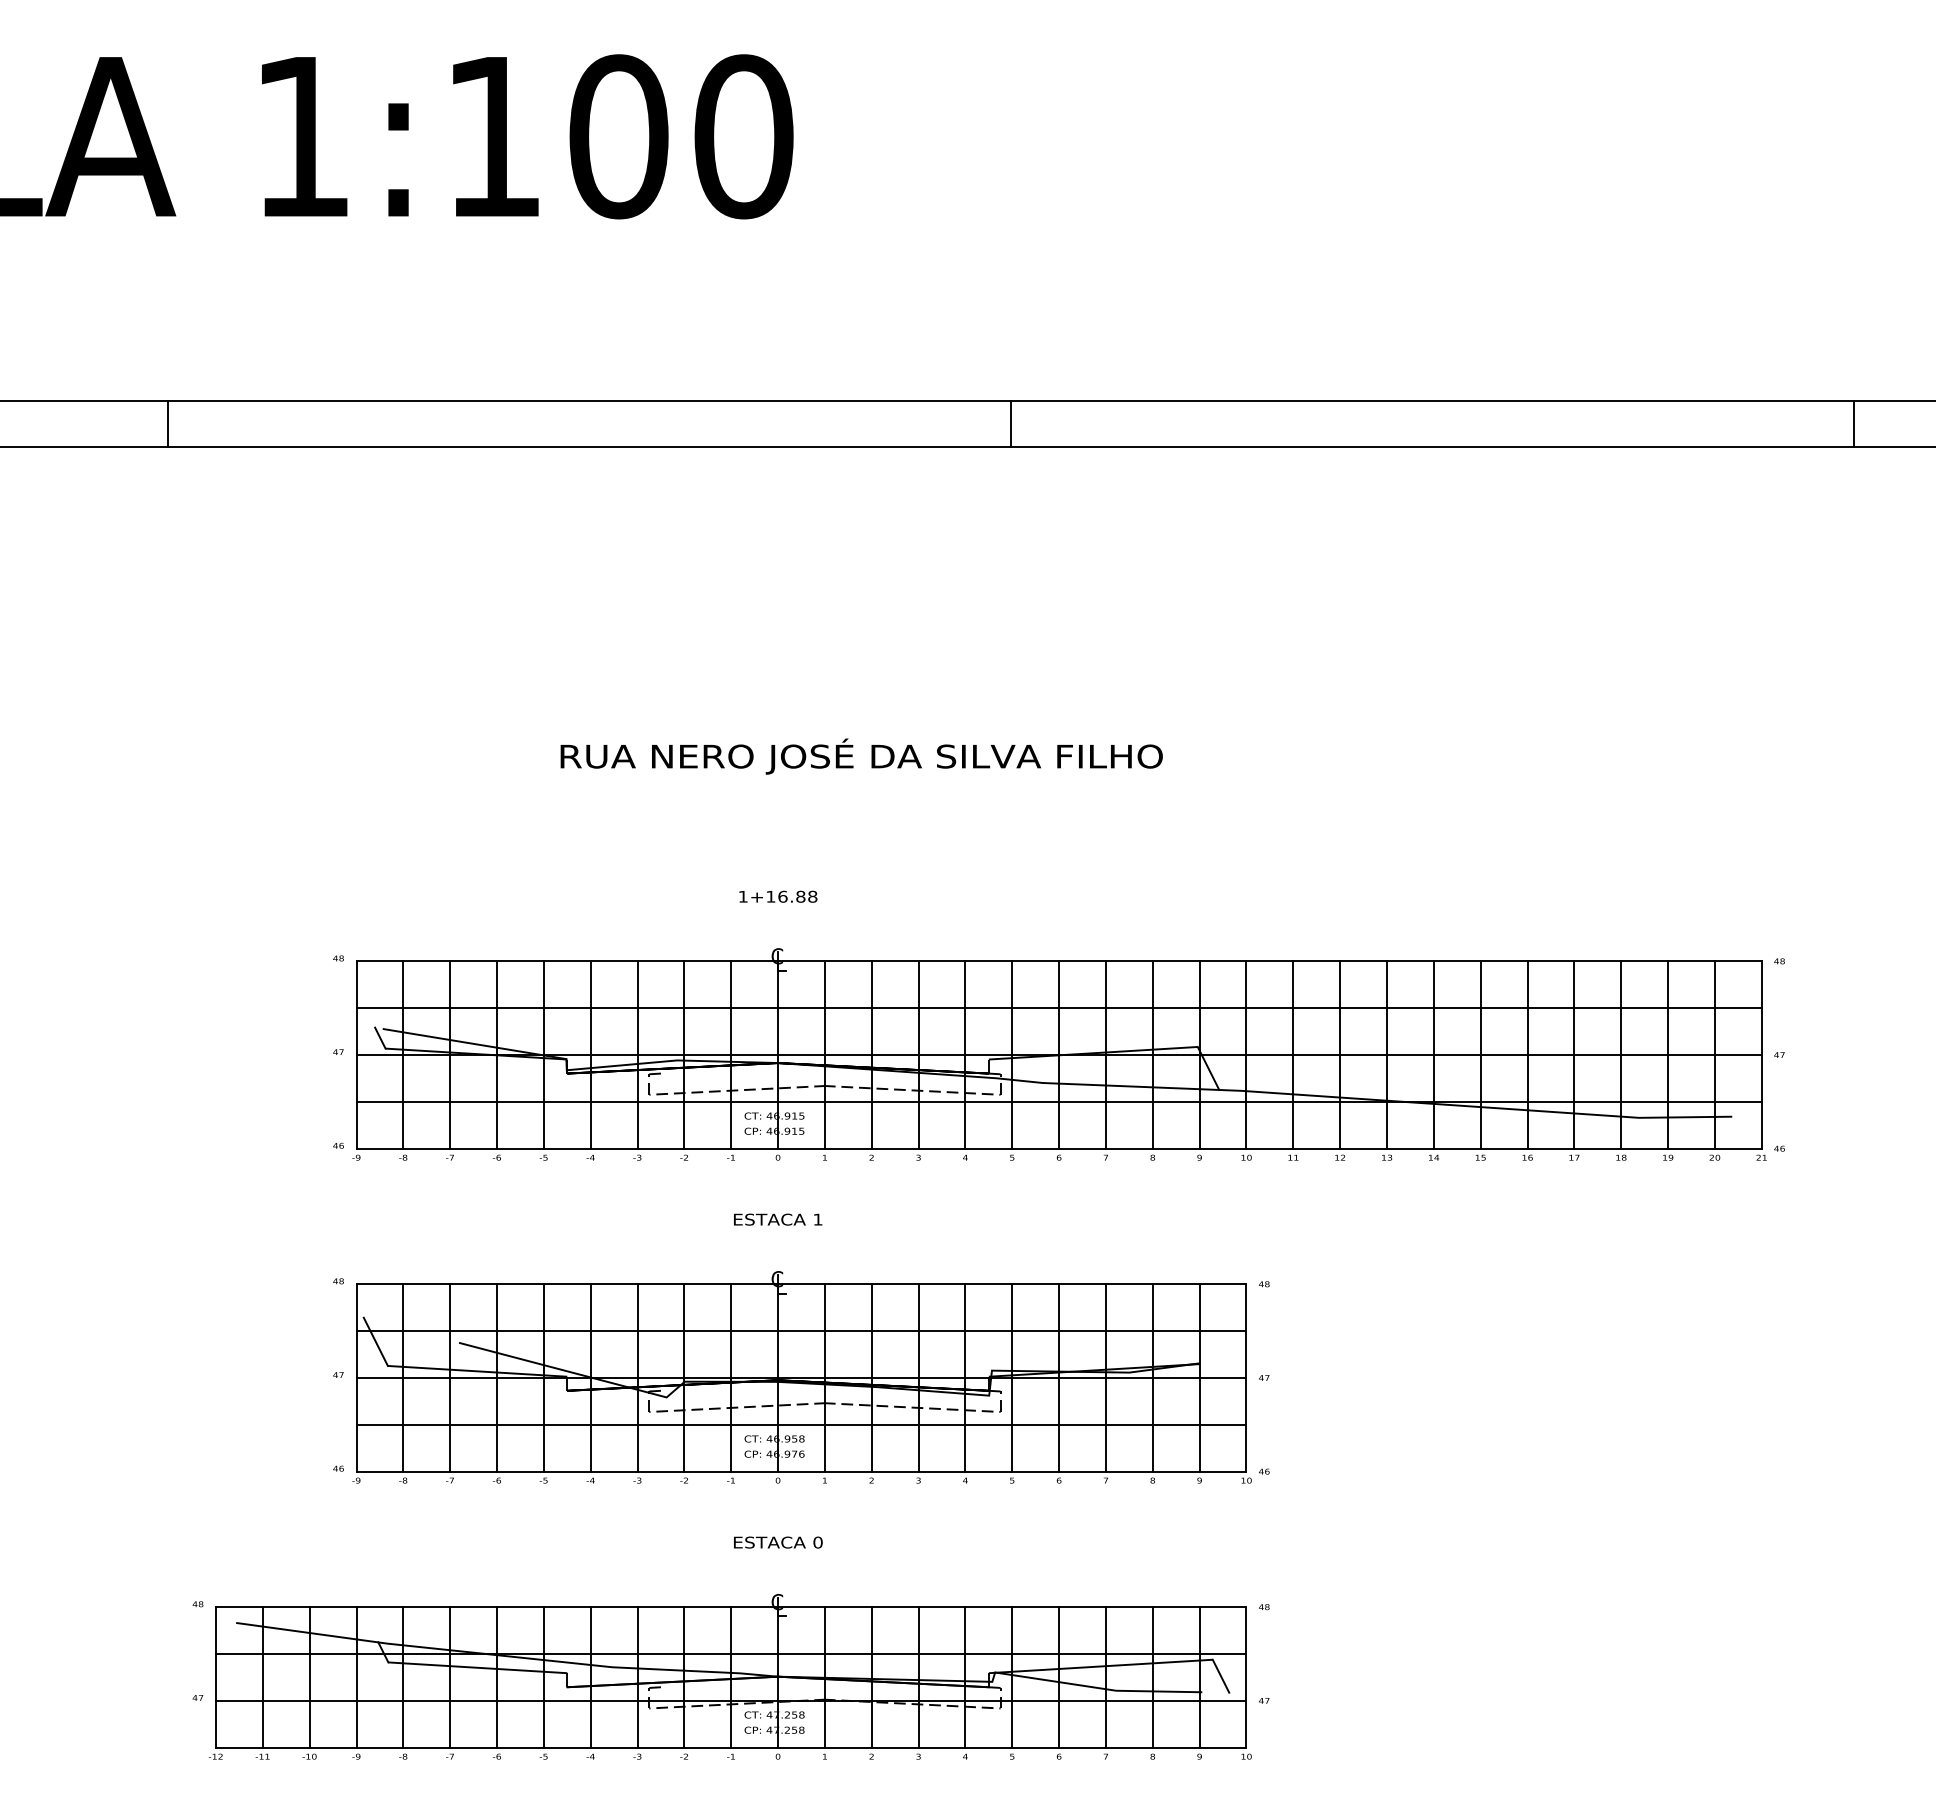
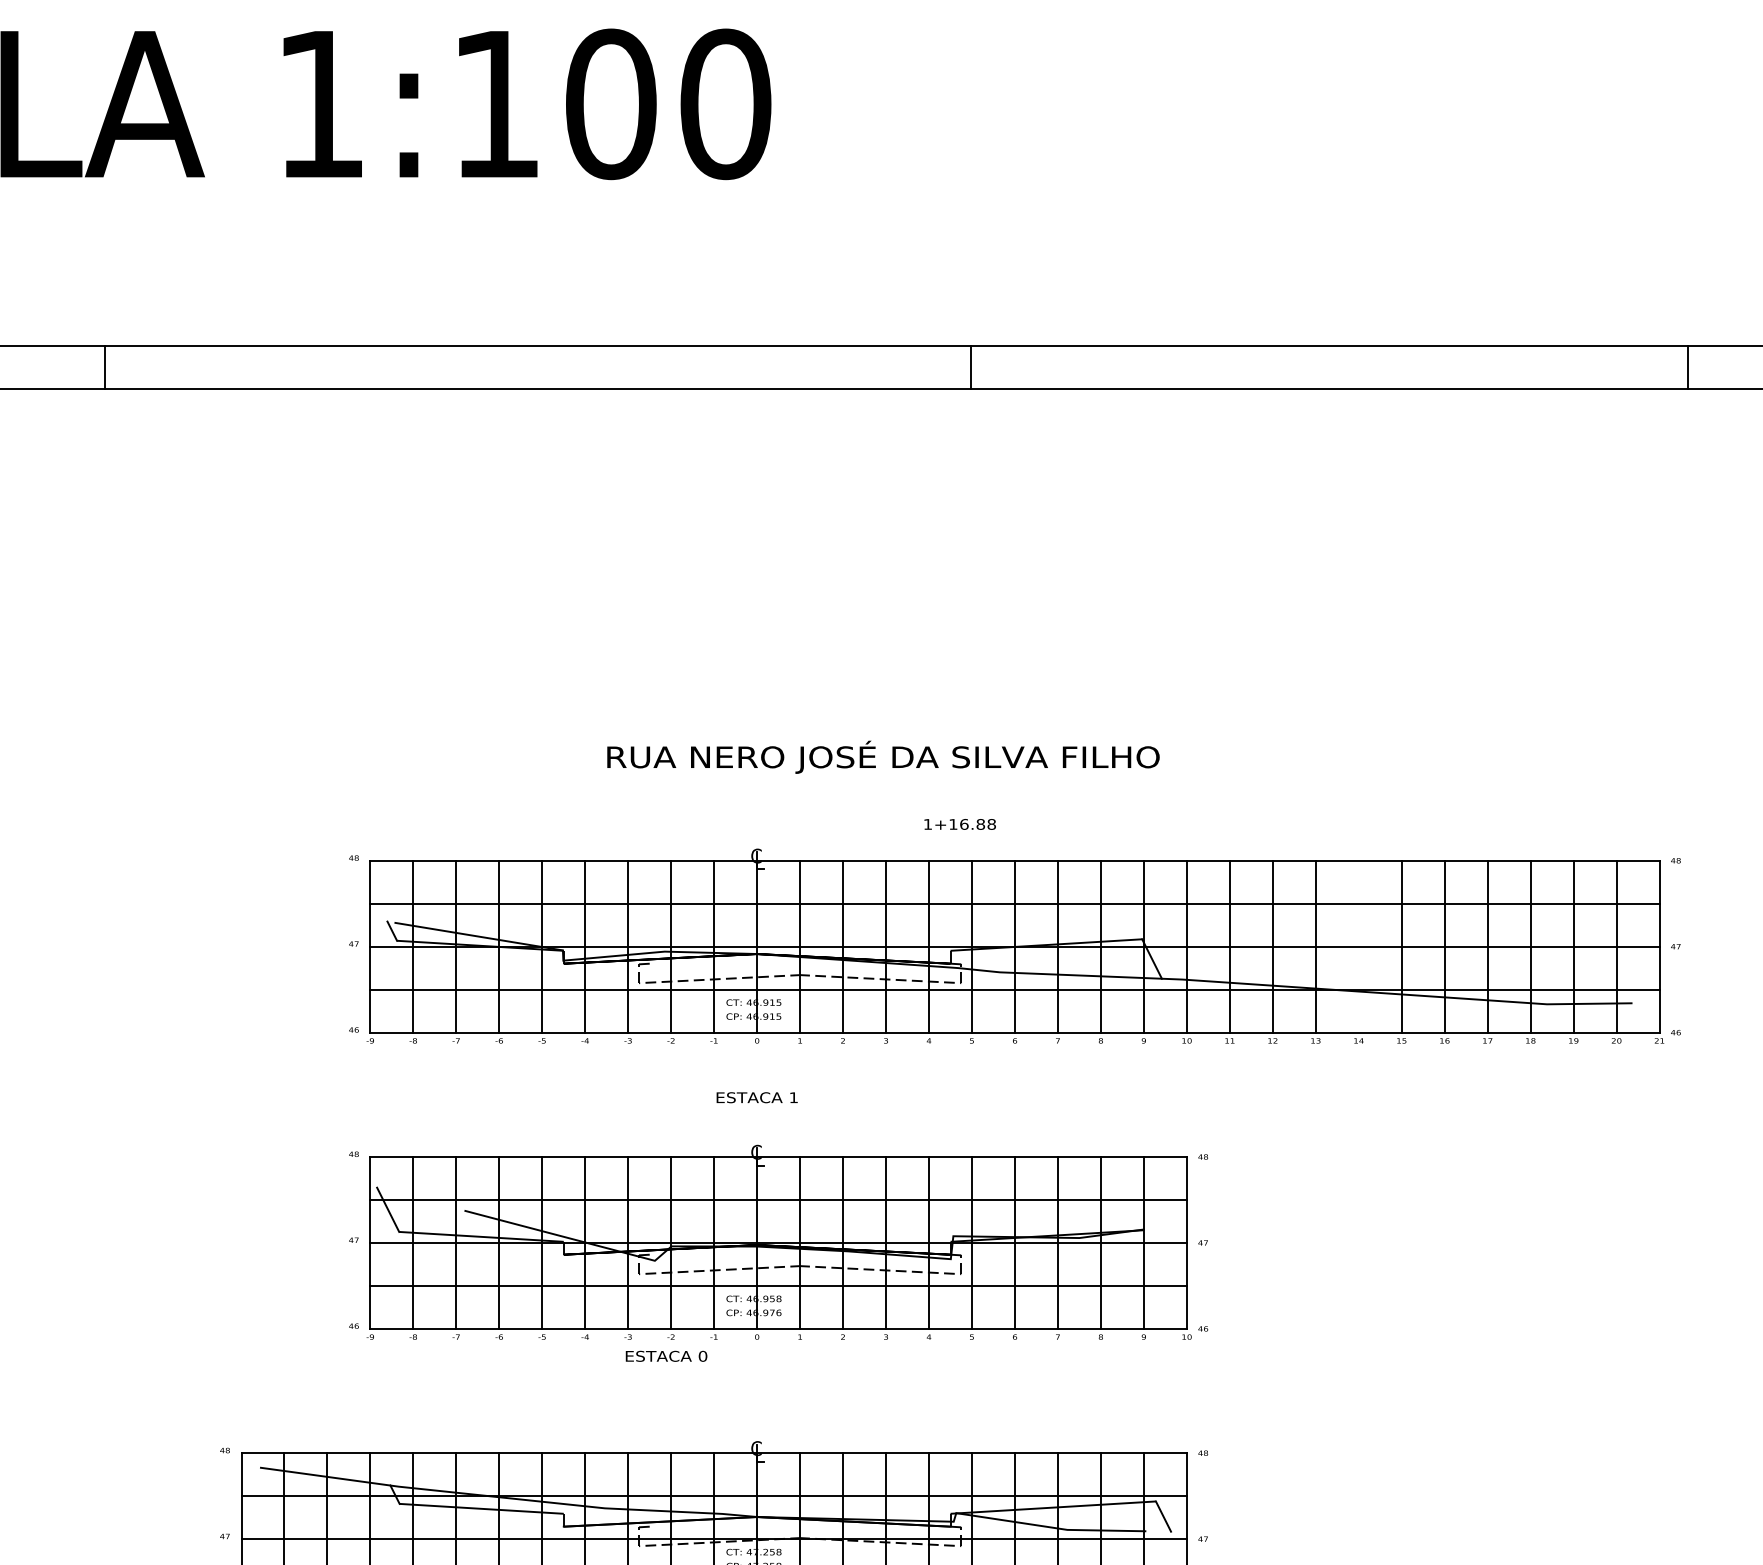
line: (168, 423) -> (105, 367), moved
line: (1854, 423) -> (1687, 367), moved
text: (861, 756) -> (883, 757), moved
text: (778, 896) -> (960, 824), moved
line: (1433, 1054) -> (1358, 946), removed
text: (778, 1542) -> (666, 1356), moved

